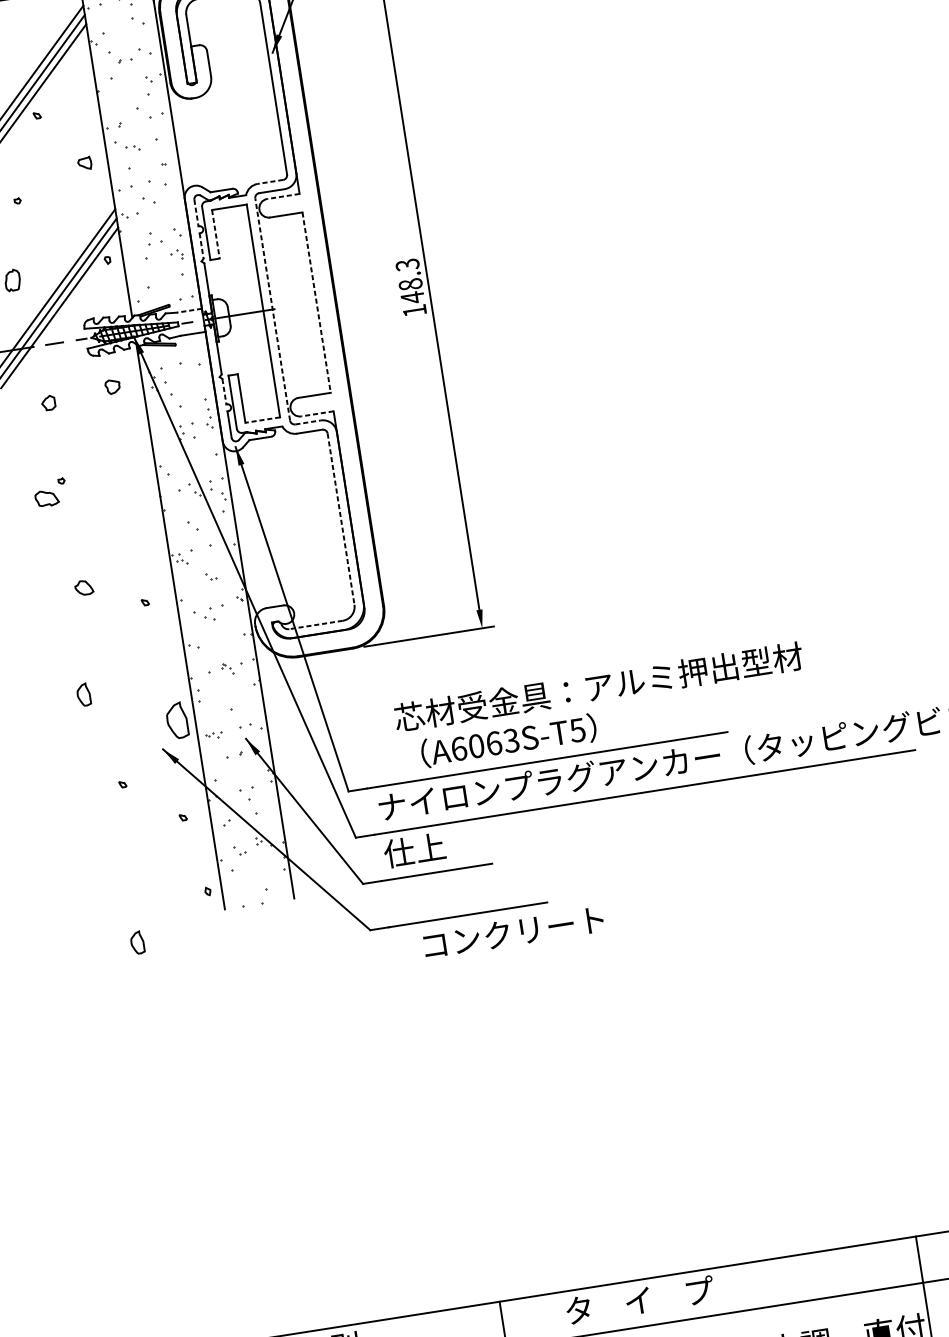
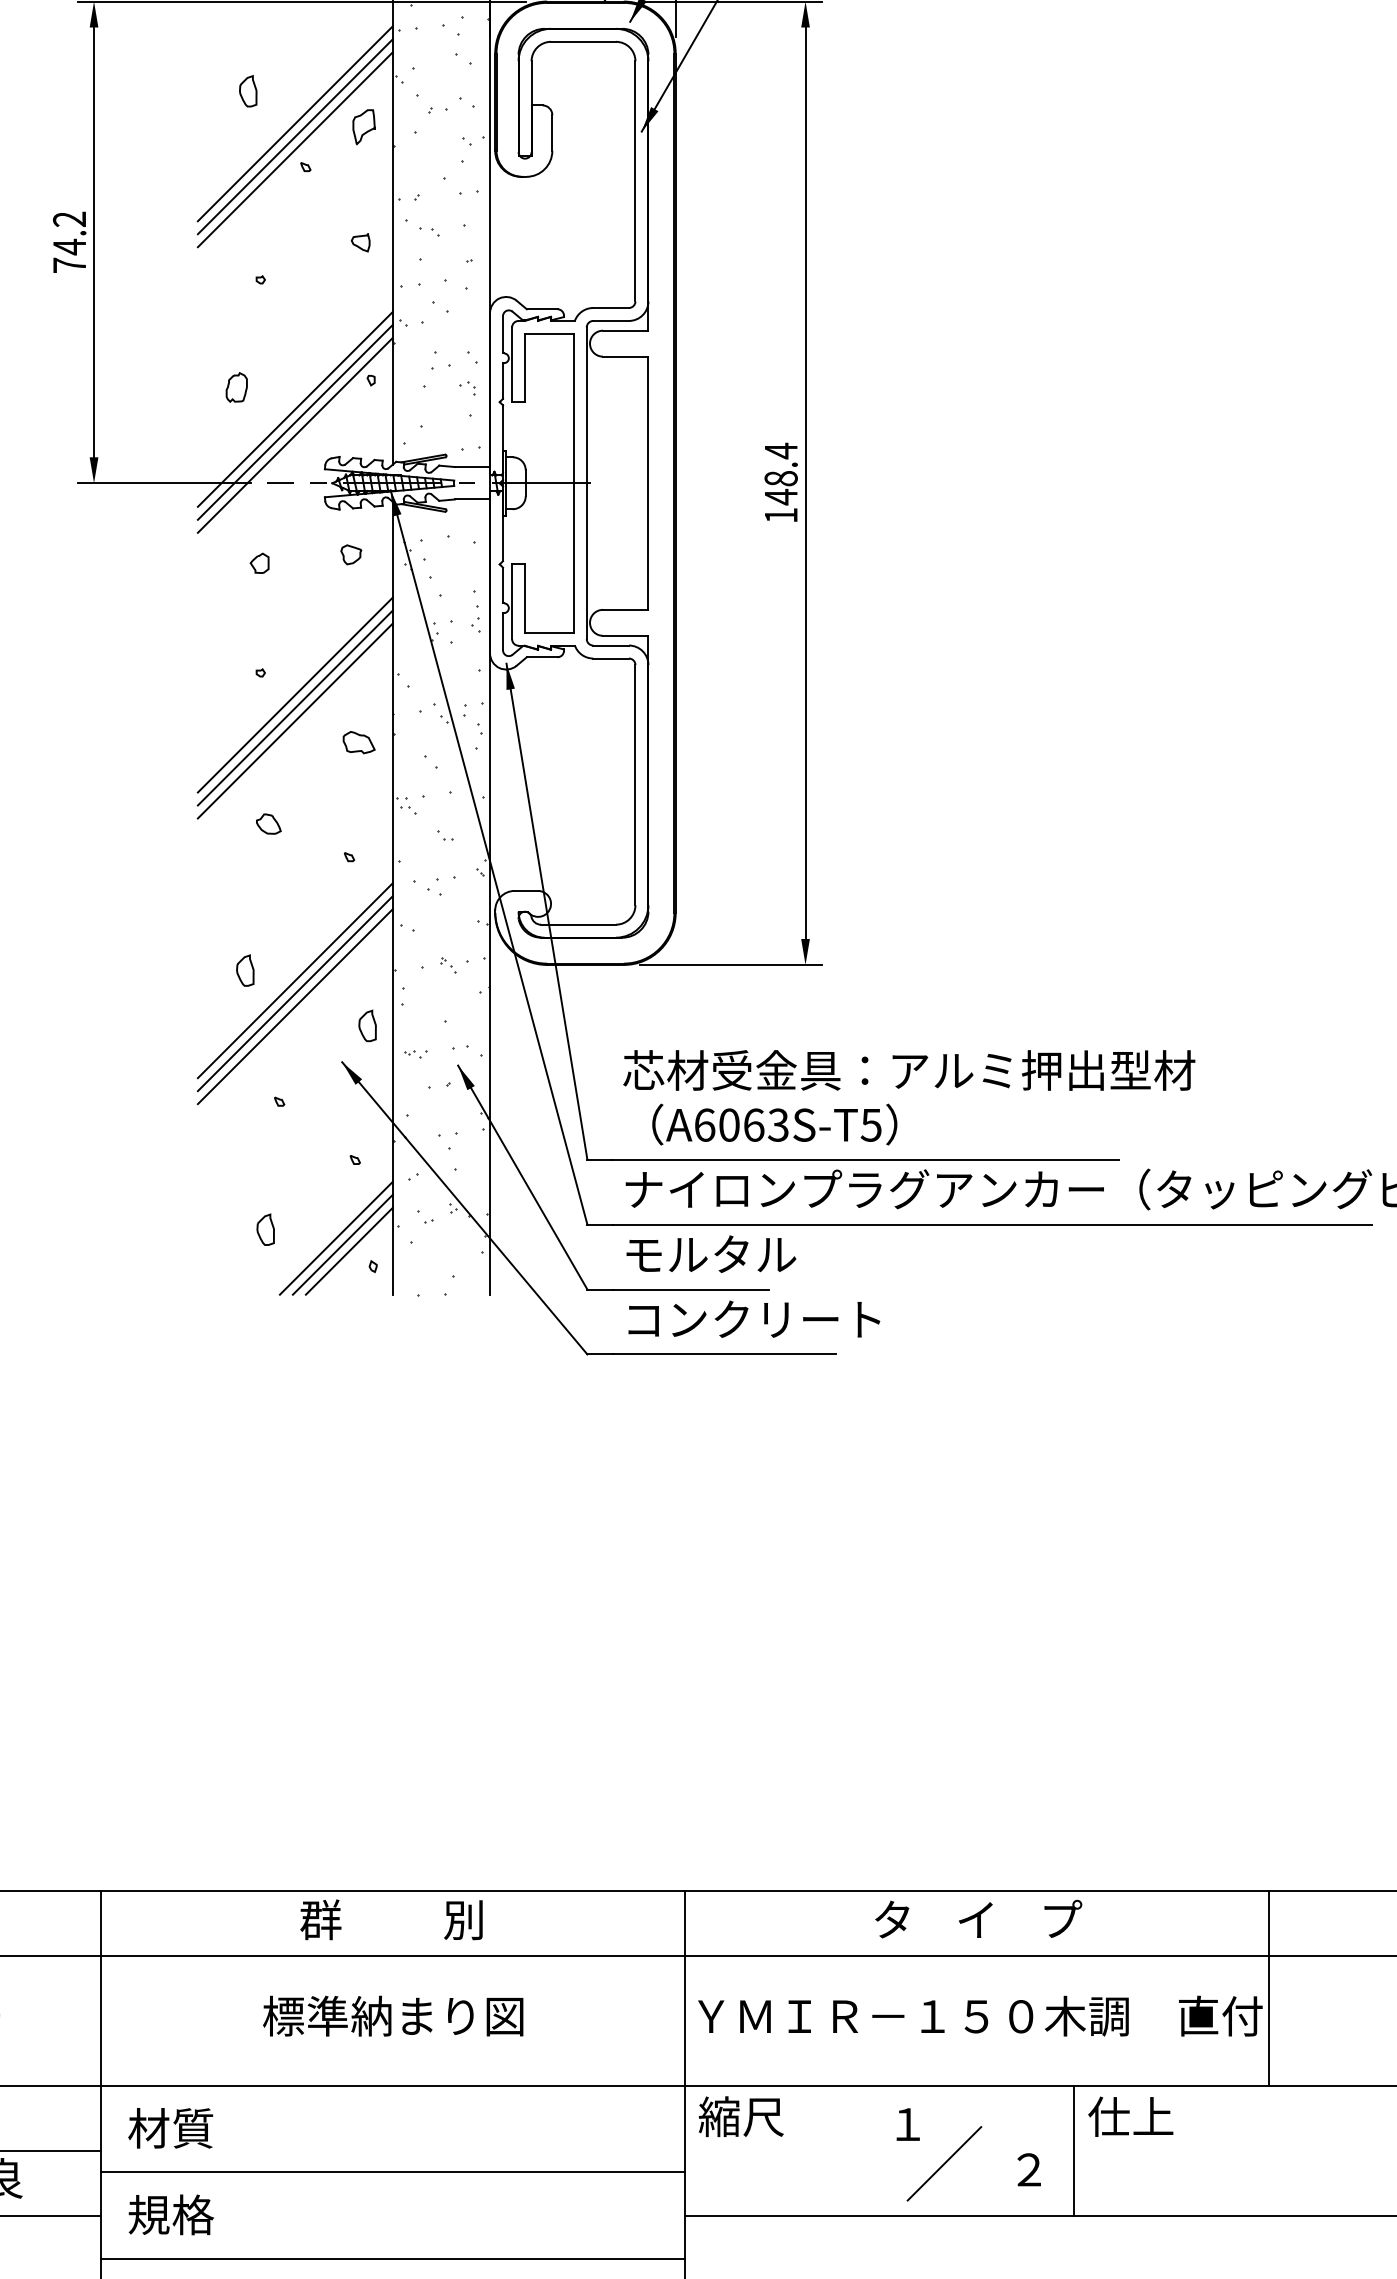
part: (73, 80) -> (363, 127), added
line: (270, 181) -> (611, 307), dashed -> solid
line: (283, 196) -> (625, 330), dashed -> solid
line: (196, 212) -> (503, 334), dashed -> solid
line: (216, 234) -> (525, 368), dashed -> solid
line: (202, 246) -> (503, 381), dashed -> solid
text: (407, 264) -> (780, 450), 148.3 -> 148.4
line: (316, 302) -> (648, 483), dashed -> solid
line: (272, 309) -> (586, 483), dashed -> solid
line: (189, 311) -> (472, 467), dashed -> solid
line: (224, 391) -> (503, 585), dashed -> solid
line: (317, 413) -> (625, 635), dashed -> solid
line: (262, 420) -> (548, 632), dashed -> solid
line: (308, 422) -> (611, 645), dashed -> solid
line: (88, 492) -> (294, 694), added
part: (46, 498) -> (358, 742), moved
line: (89, 501) -> (294, 707), added
line: (90, 511) -> (294, 720), added
line: (341, 519) -> (635, 785), dashed -> solid
line: (315, 624) -> (577, 924), dashed -> solid
line: (119, 696) -> (294, 980), added
line: (121, 705) -> (294, 993), added
text: (601, 706) -> (909, 1097), moved
line: (122, 714) -> (294, 1006), added
part: (176, 720) -> (367, 1025), size x0.62
text: (446, 845) -> (709, 1254), 仕上 -> モルタル
line: (177, 875) -> (335, 1238), added
line: (183, 879) -> (342, 1244), added
line: (188, 882) -> (348, 1250), added
text: (513, 931) -> (754, 1318), moved
part: (137, 942) -> (265, 1229), moved
text: (639, 1299) -> (978, 1918), moved

